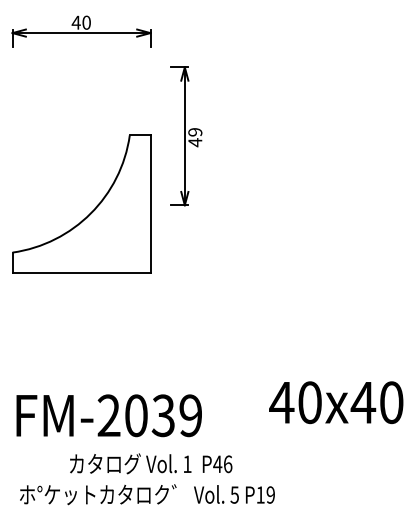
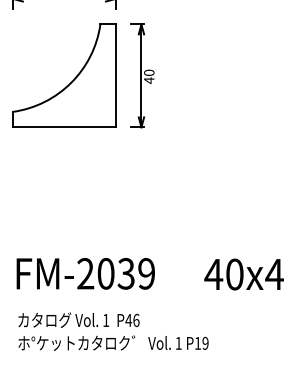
text: (195, 132) -> (149, 73), 49 -> 40
part: (90, 212) -> (71, 81), moved
text: (108, 415) -> (85, 273), moved
text: (151, 463) -> (79, 319), moved
text: (234, 494) -> (178, 343), 5 -> 1

